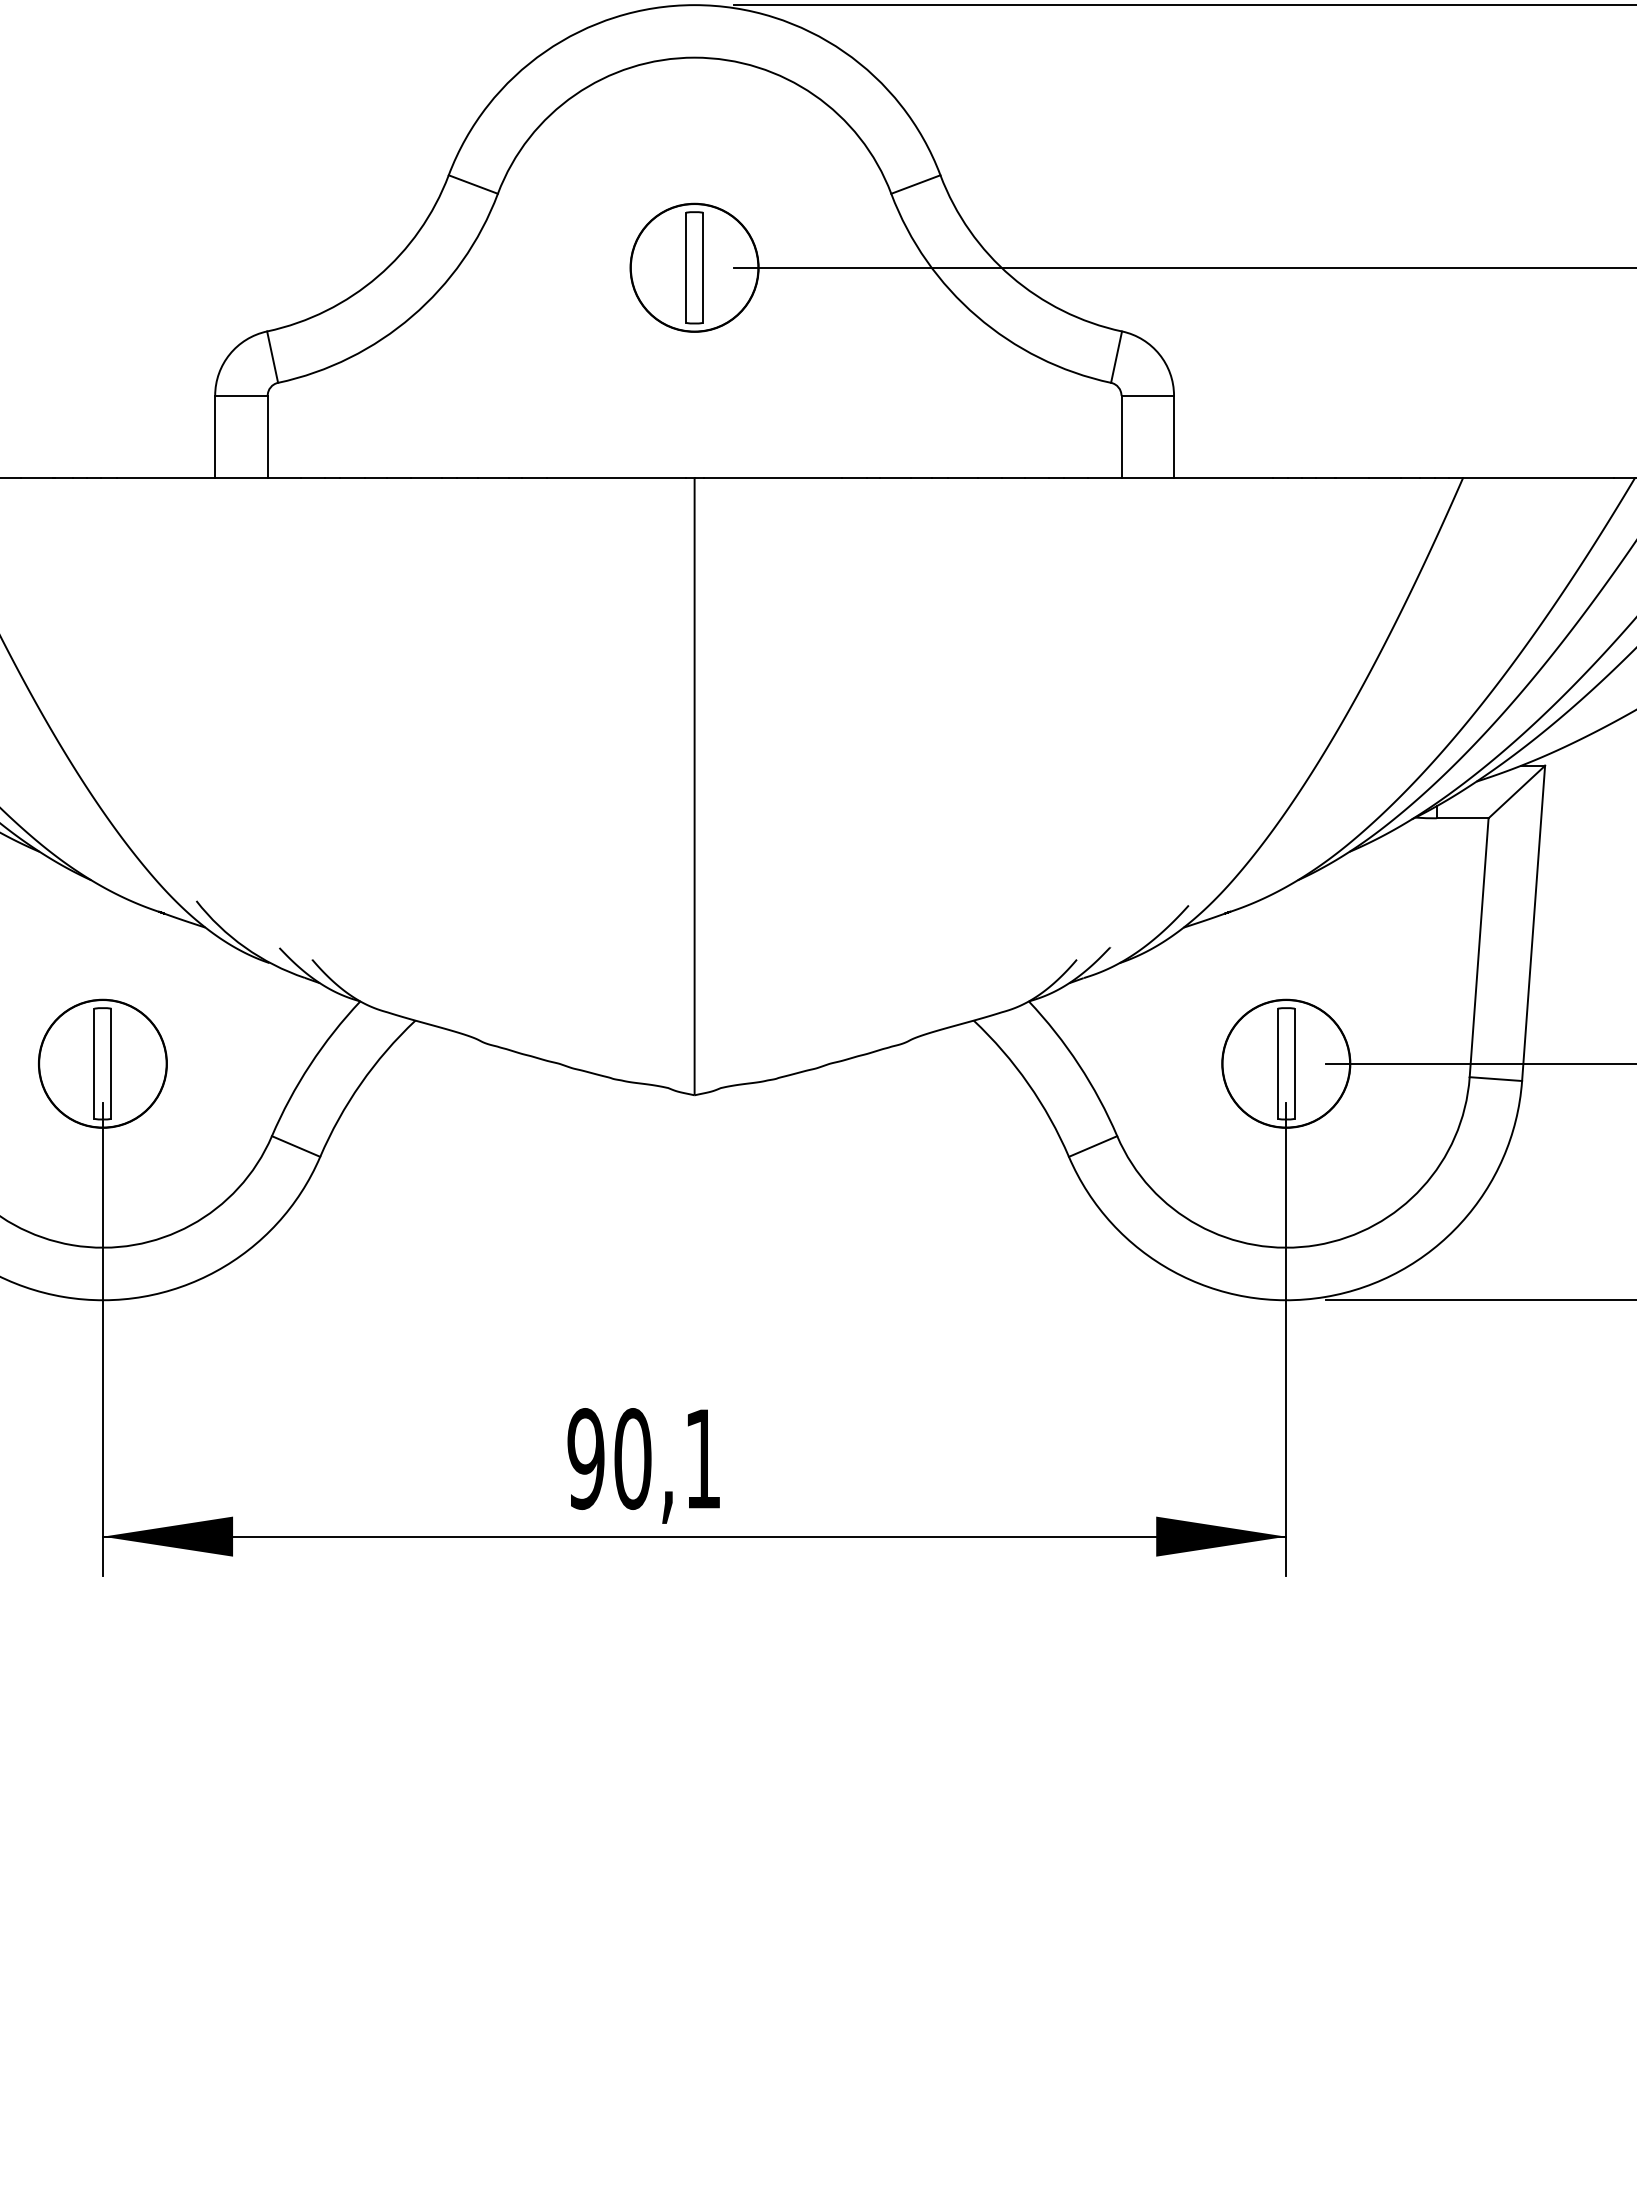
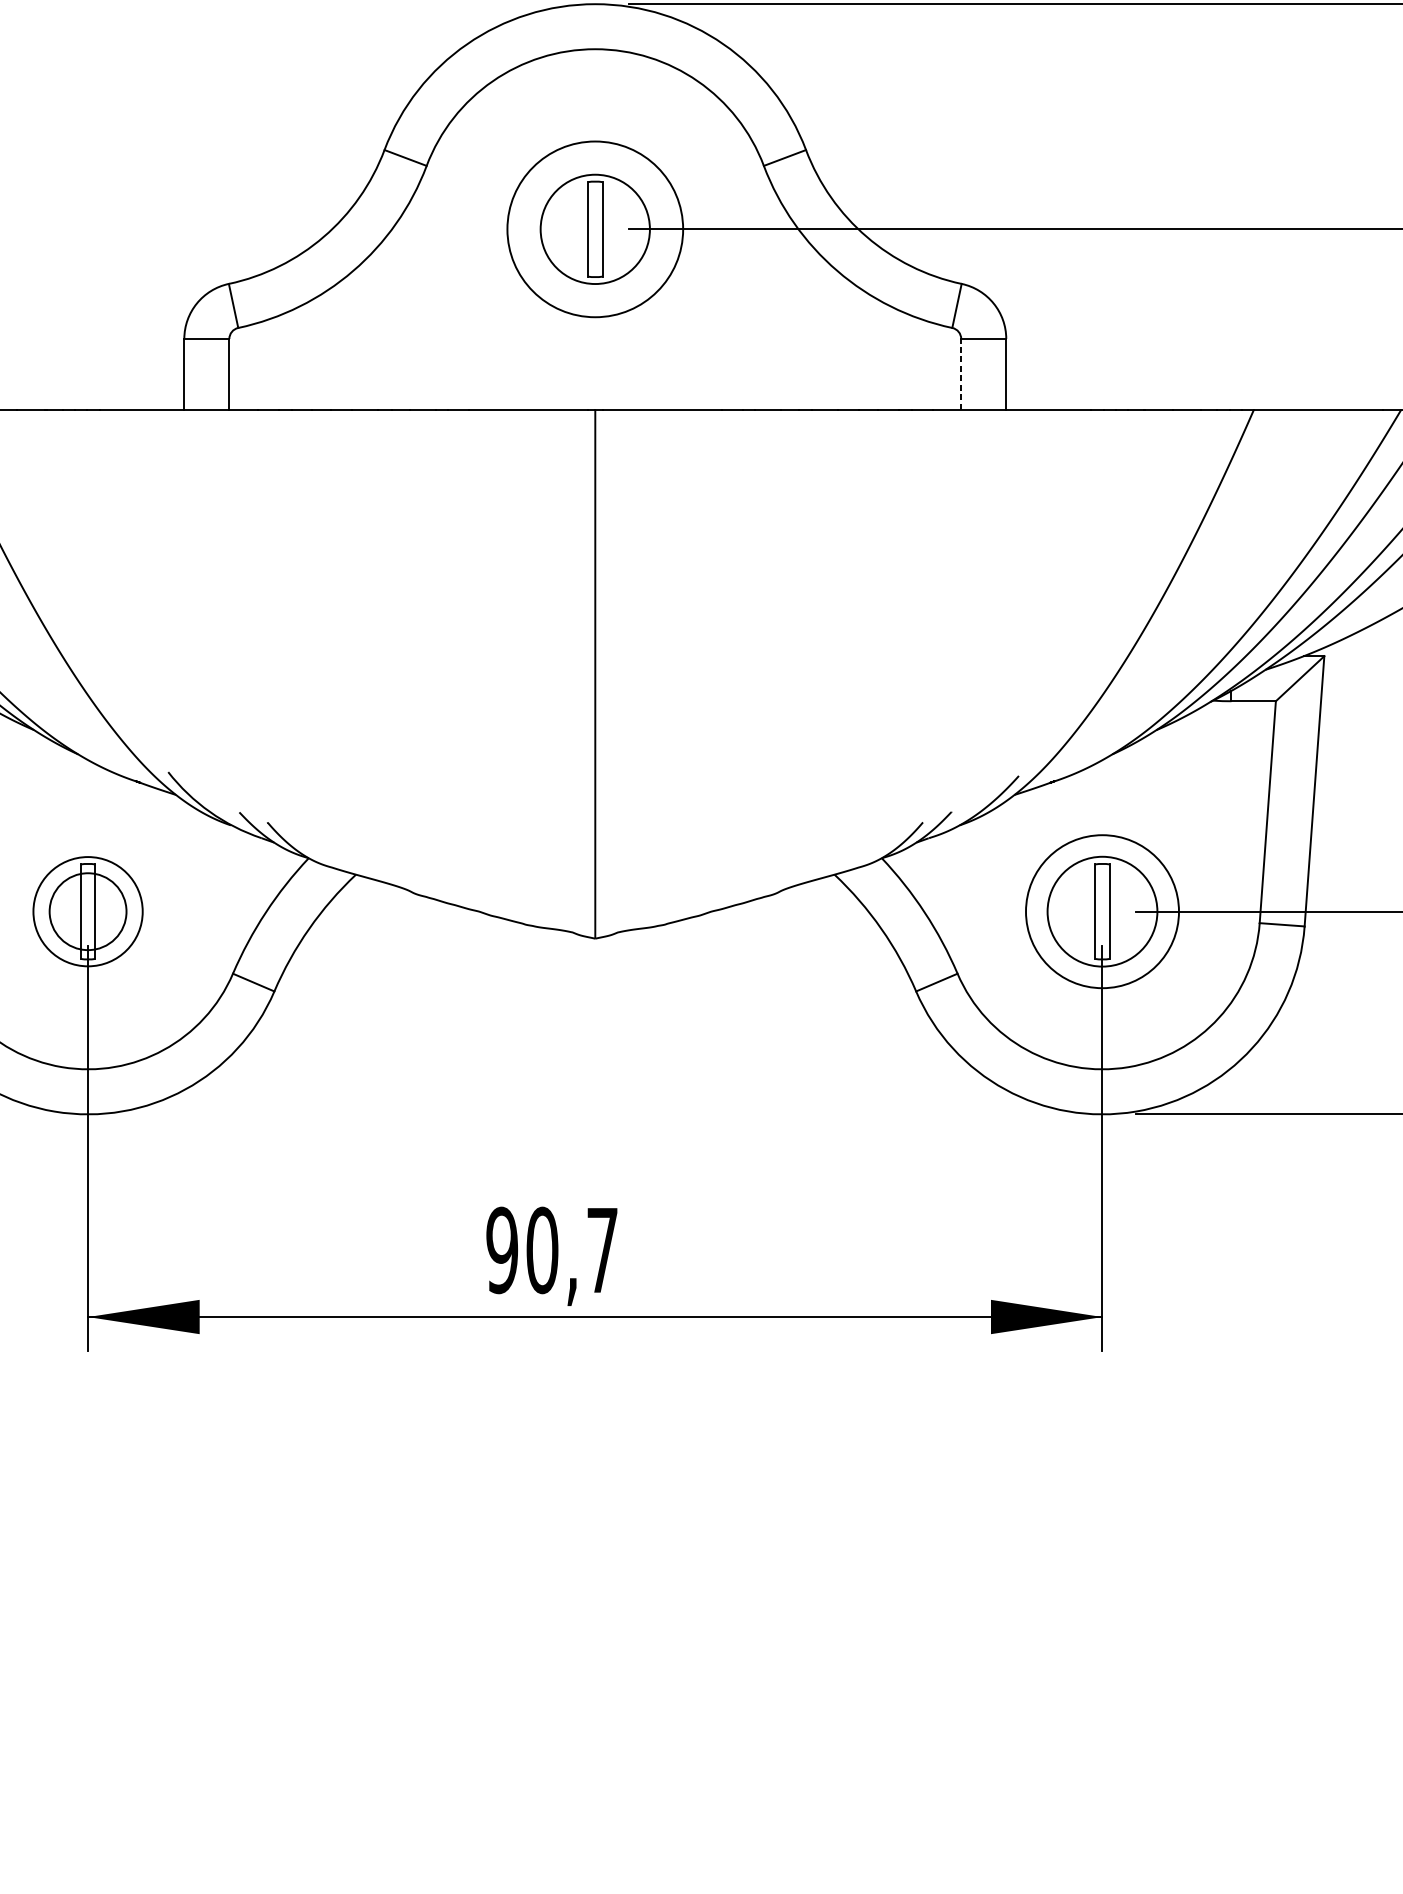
circle: (694, 267) -> (595, 229), size x1.6
line: (1121, 436) -> (961, 373), solid -> dashed
circle: (102, 1063) -> (87, 911), size x0.7
circle: (1286, 1063) -> (1102, 911), size x1.4
text: (702, 1458) -> (602, 1250), 90,1 -> 90,7

